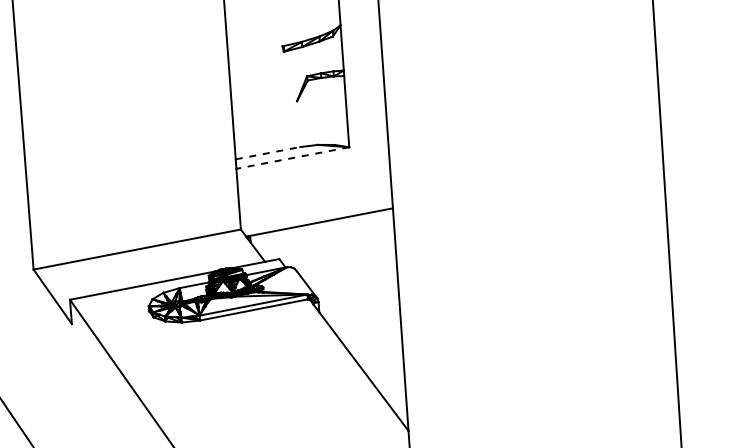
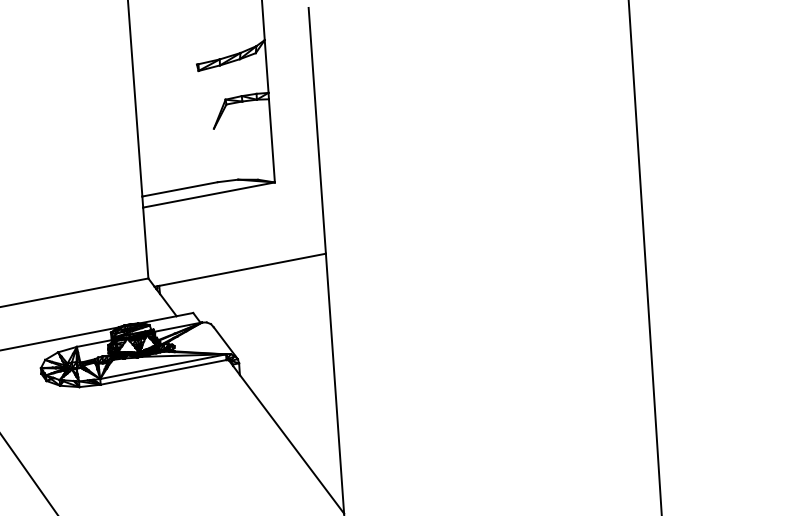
line: (268, 153) -> (180, 189), dashed -> solid
line: (292, 158) -> (208, 195), dashed -> solid

